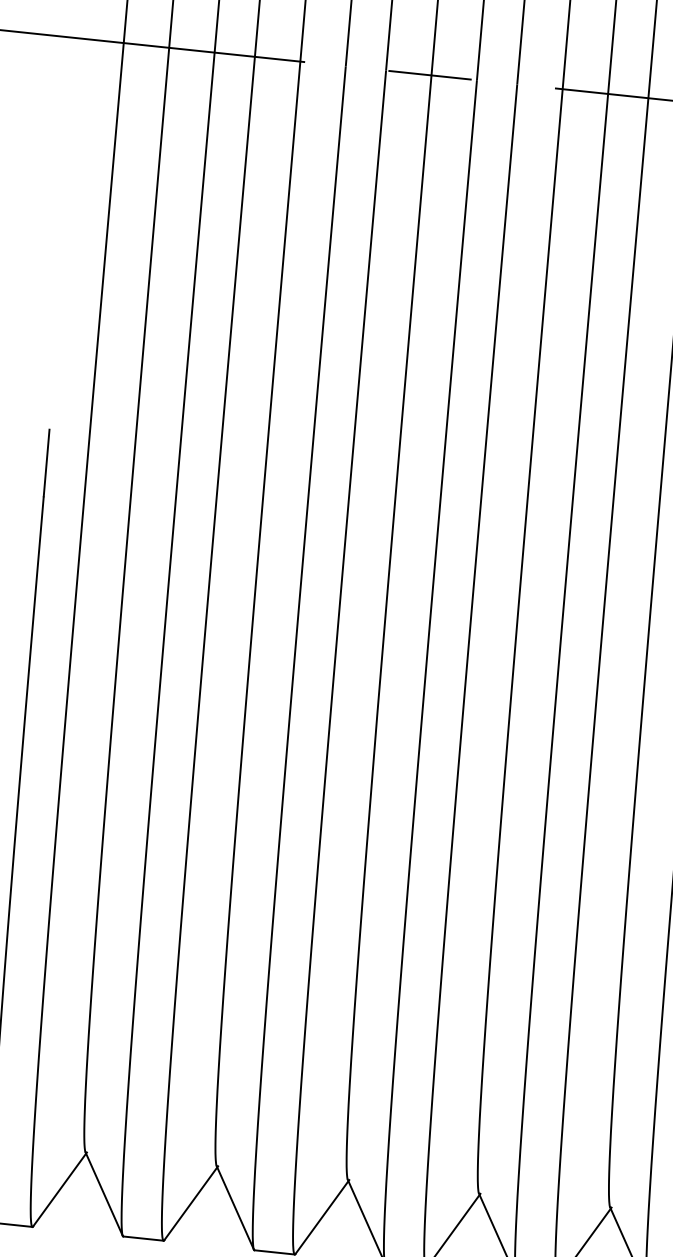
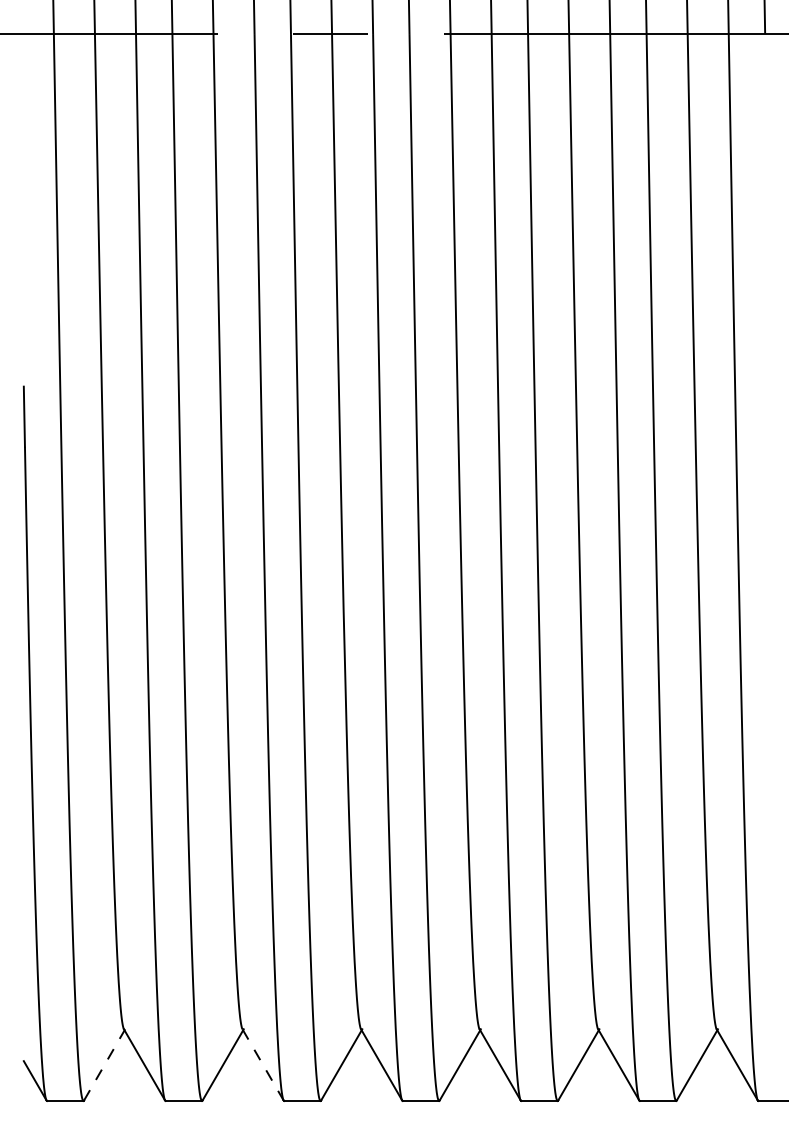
line: (59, 1189) -> (104, 1064), solid -> dashed
line: (235, 1208) -> (263, 1065), solid -> dashed

